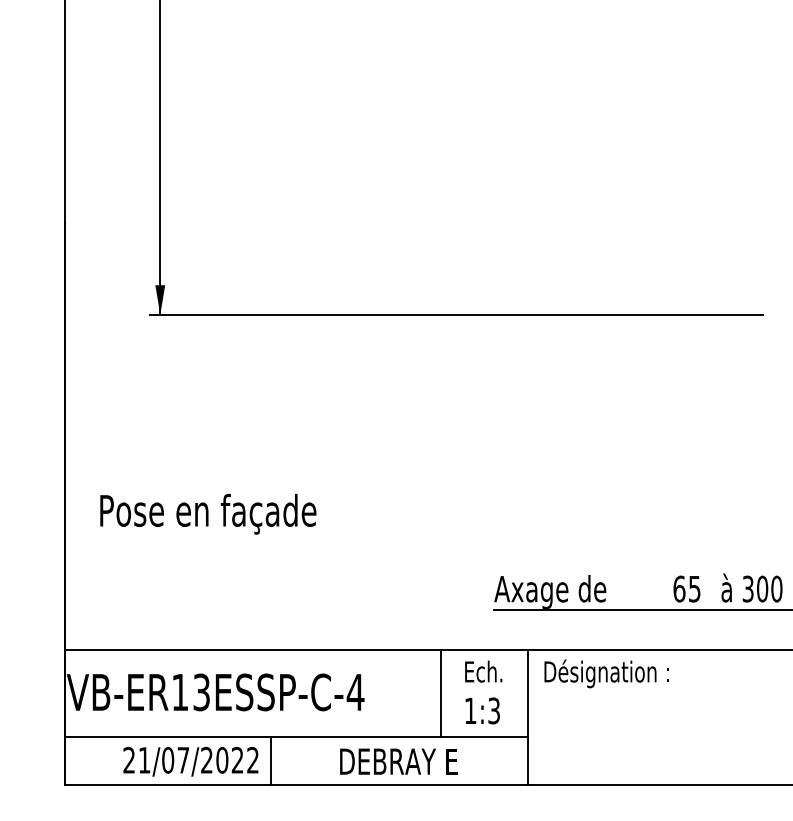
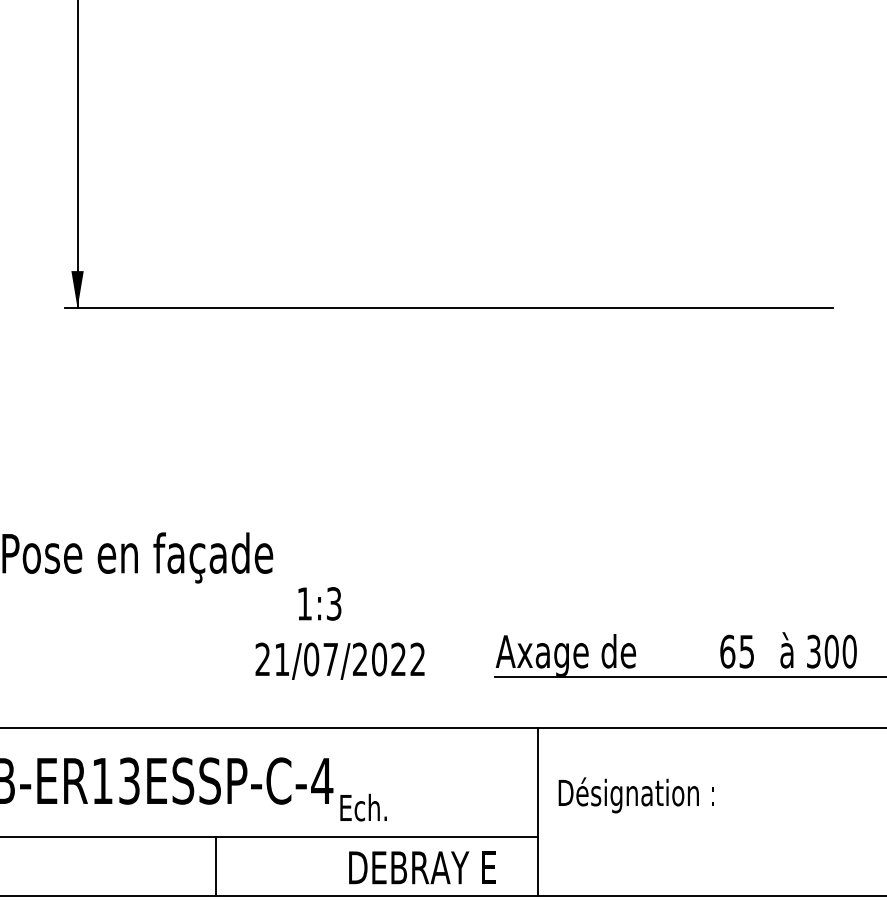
text: (483, 671) -> (363, 807), moved
text: (606, 673) -> (636, 794), moved
line: (440, 693) -> (428, 782), removed
text: (482, 710) -> (319, 603), moved
text: (190, 761) -> (339, 660), moved
text: (398, 761) -> (422, 867), moved

